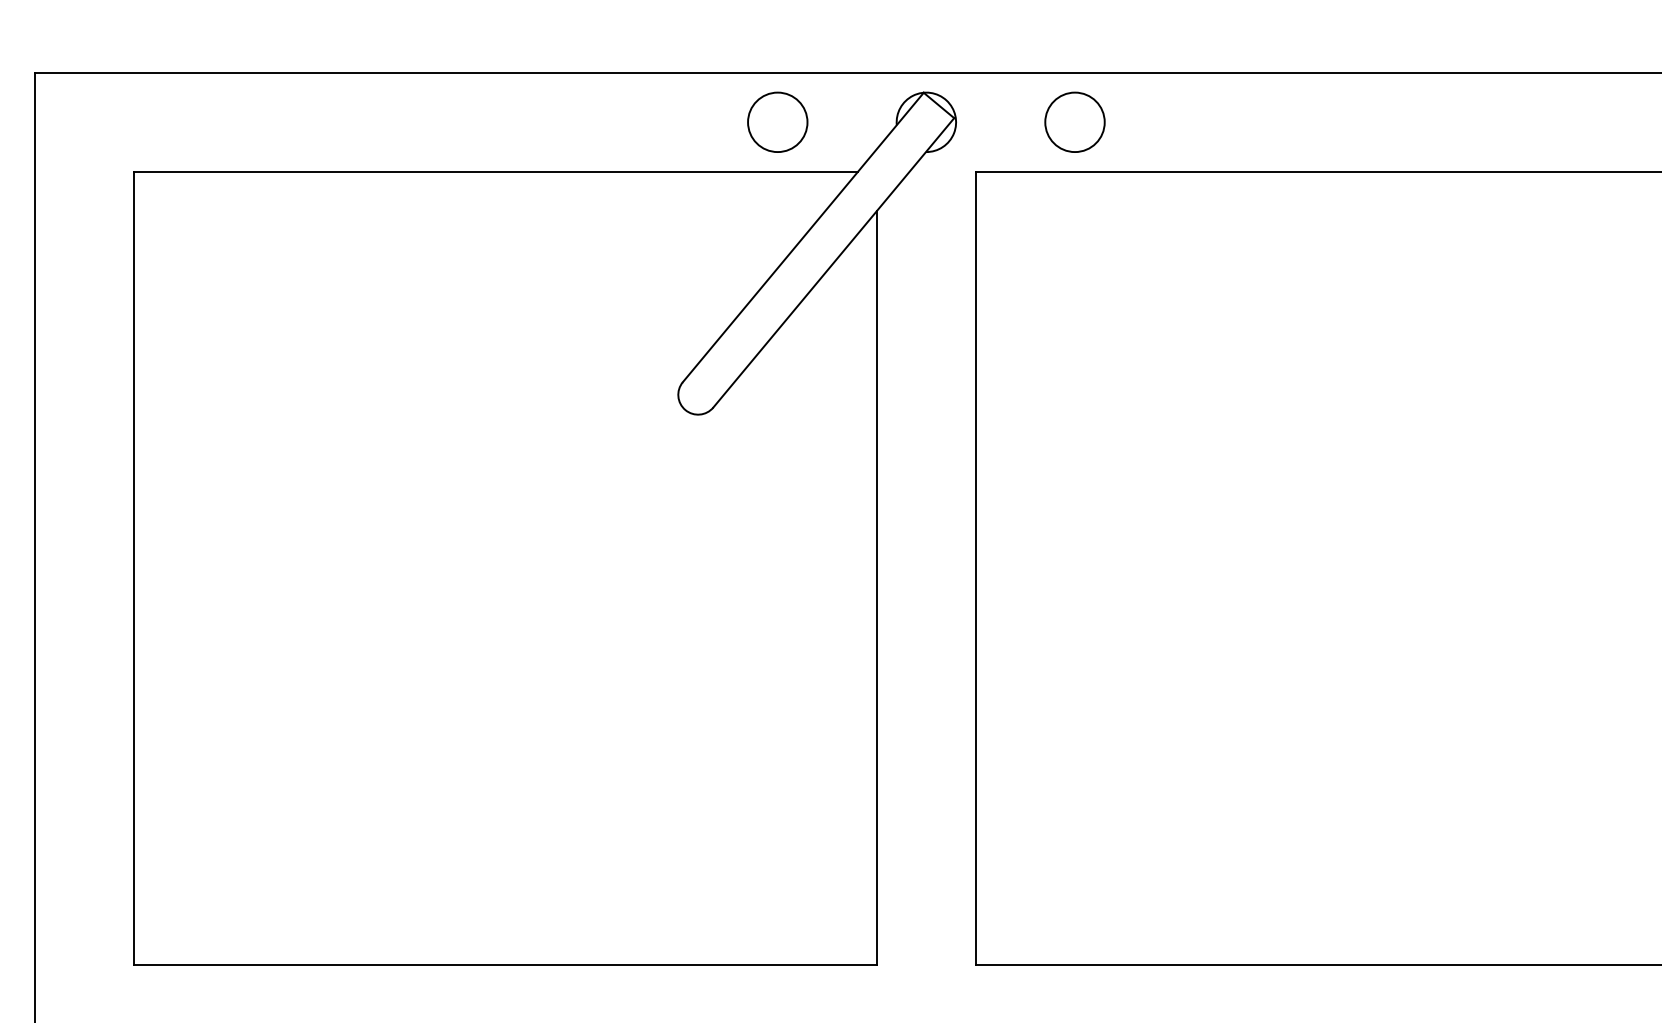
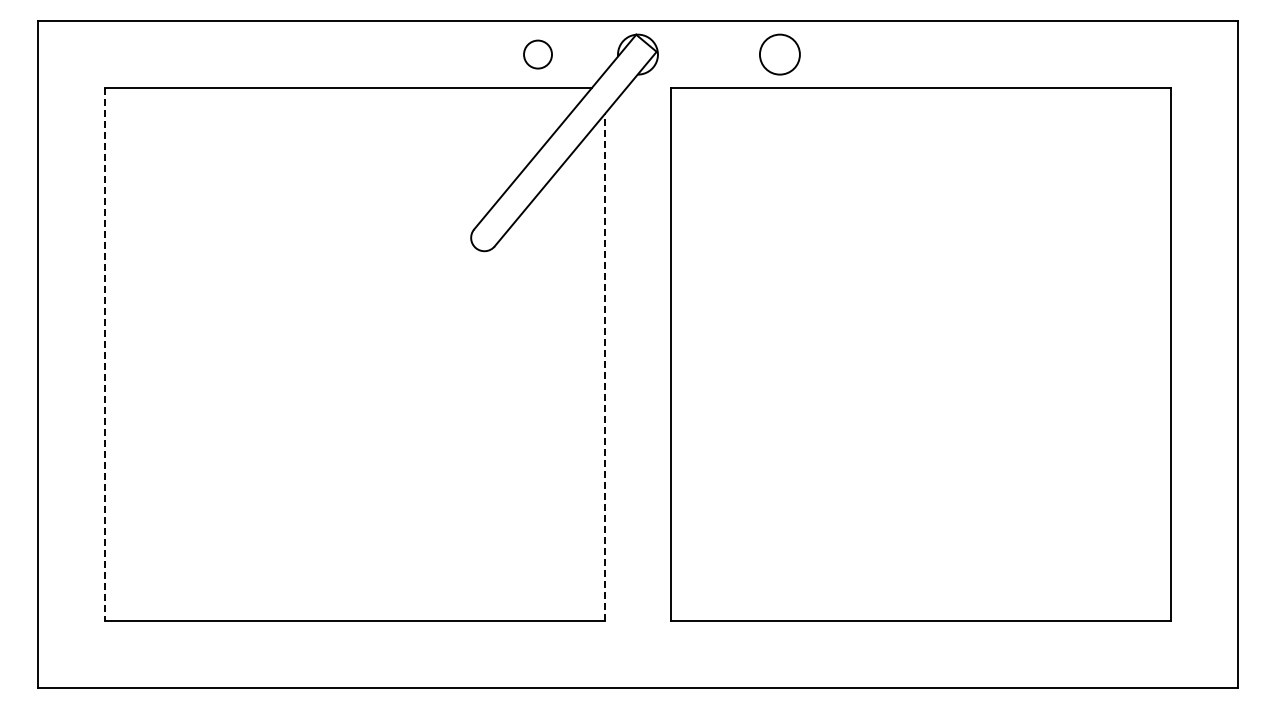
circle: (776, 122) -> (537, 54), size x0.7
circle: (1074, 122) -> (779, 54), moved
line: (133, 568) -> (104, 354), solid -> dashed
line: (876, 587) -> (604, 367), solid -> dashed

